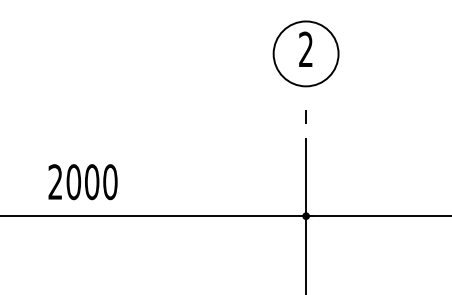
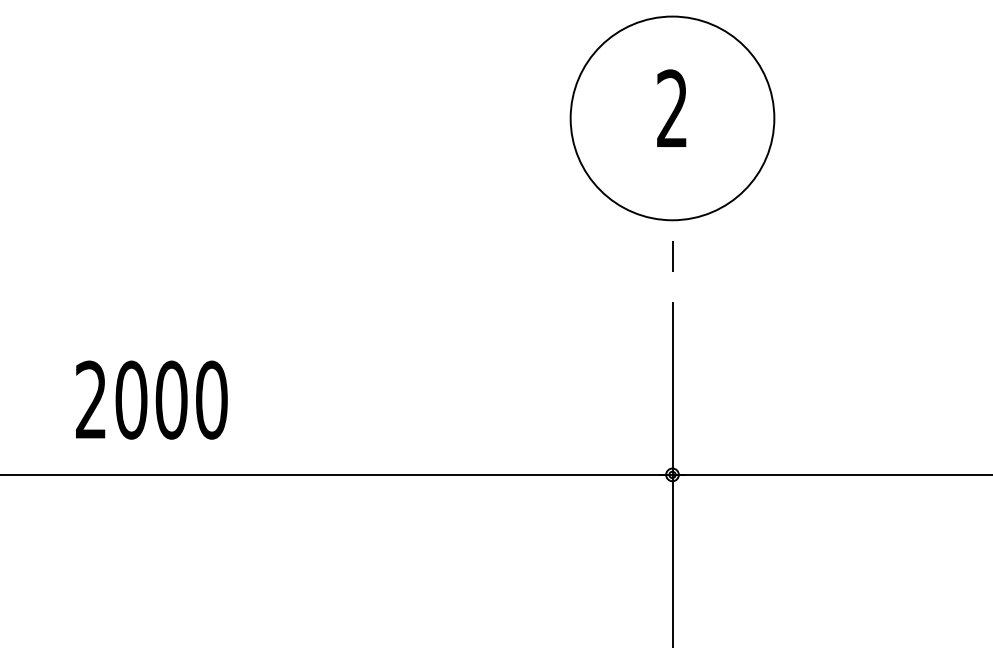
circle: (305, 53) -> (671, 117), size x1.43
text: (82, 182) -> (150, 400), moved

